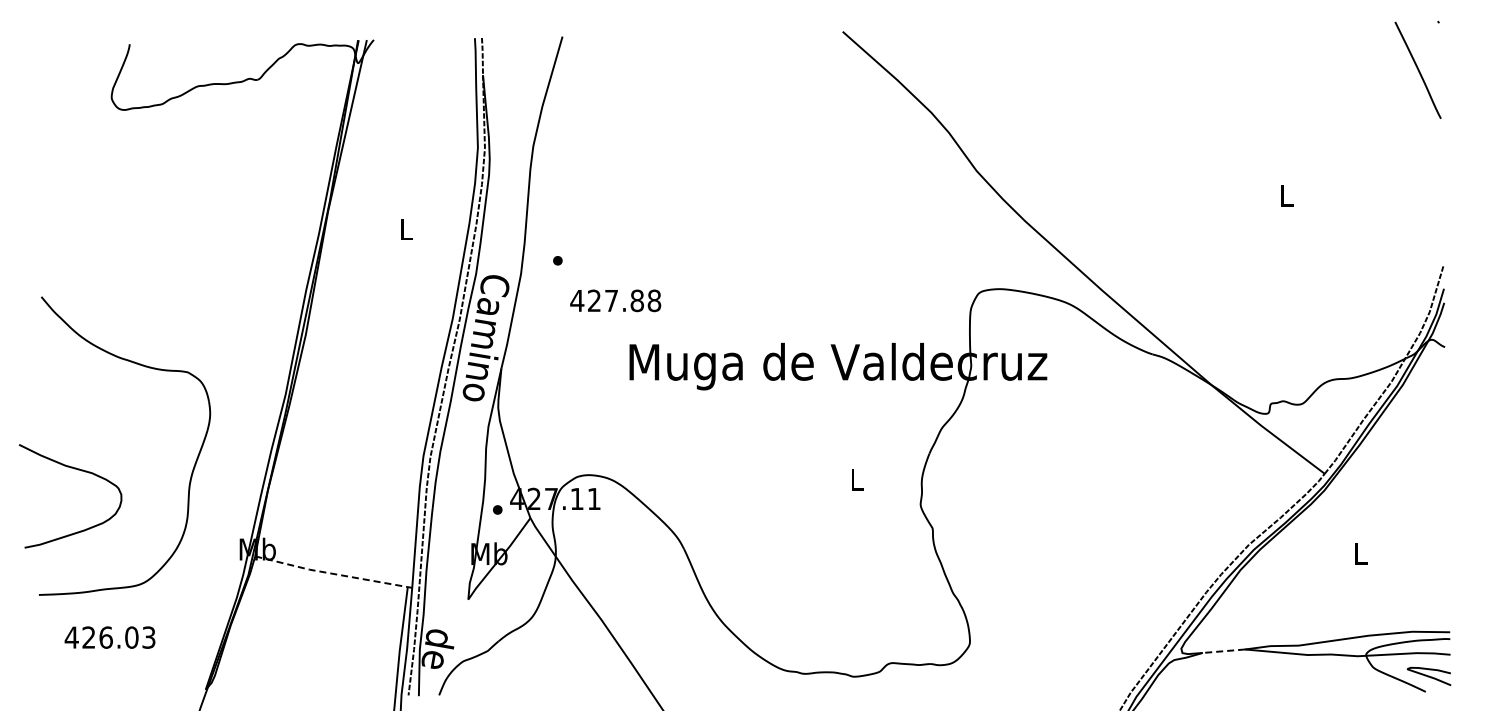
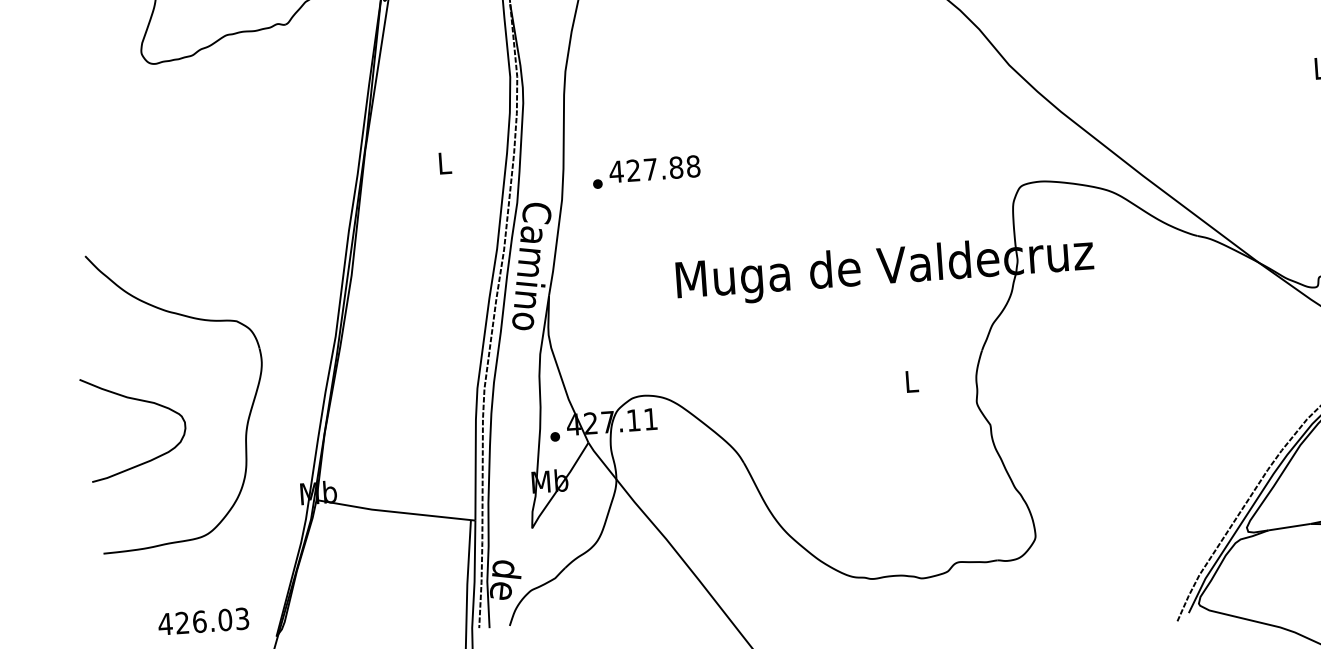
text: (615, 300) -> (654, 168), moved
curve: (78, 470) -> (140, 401), moved
line: (330, 573) -> (392, 511), dashed -> solid
text: (109, 637) -> (203, 621), moved
line: (1223, 651) -> (1289, 527), dashed -> solid

